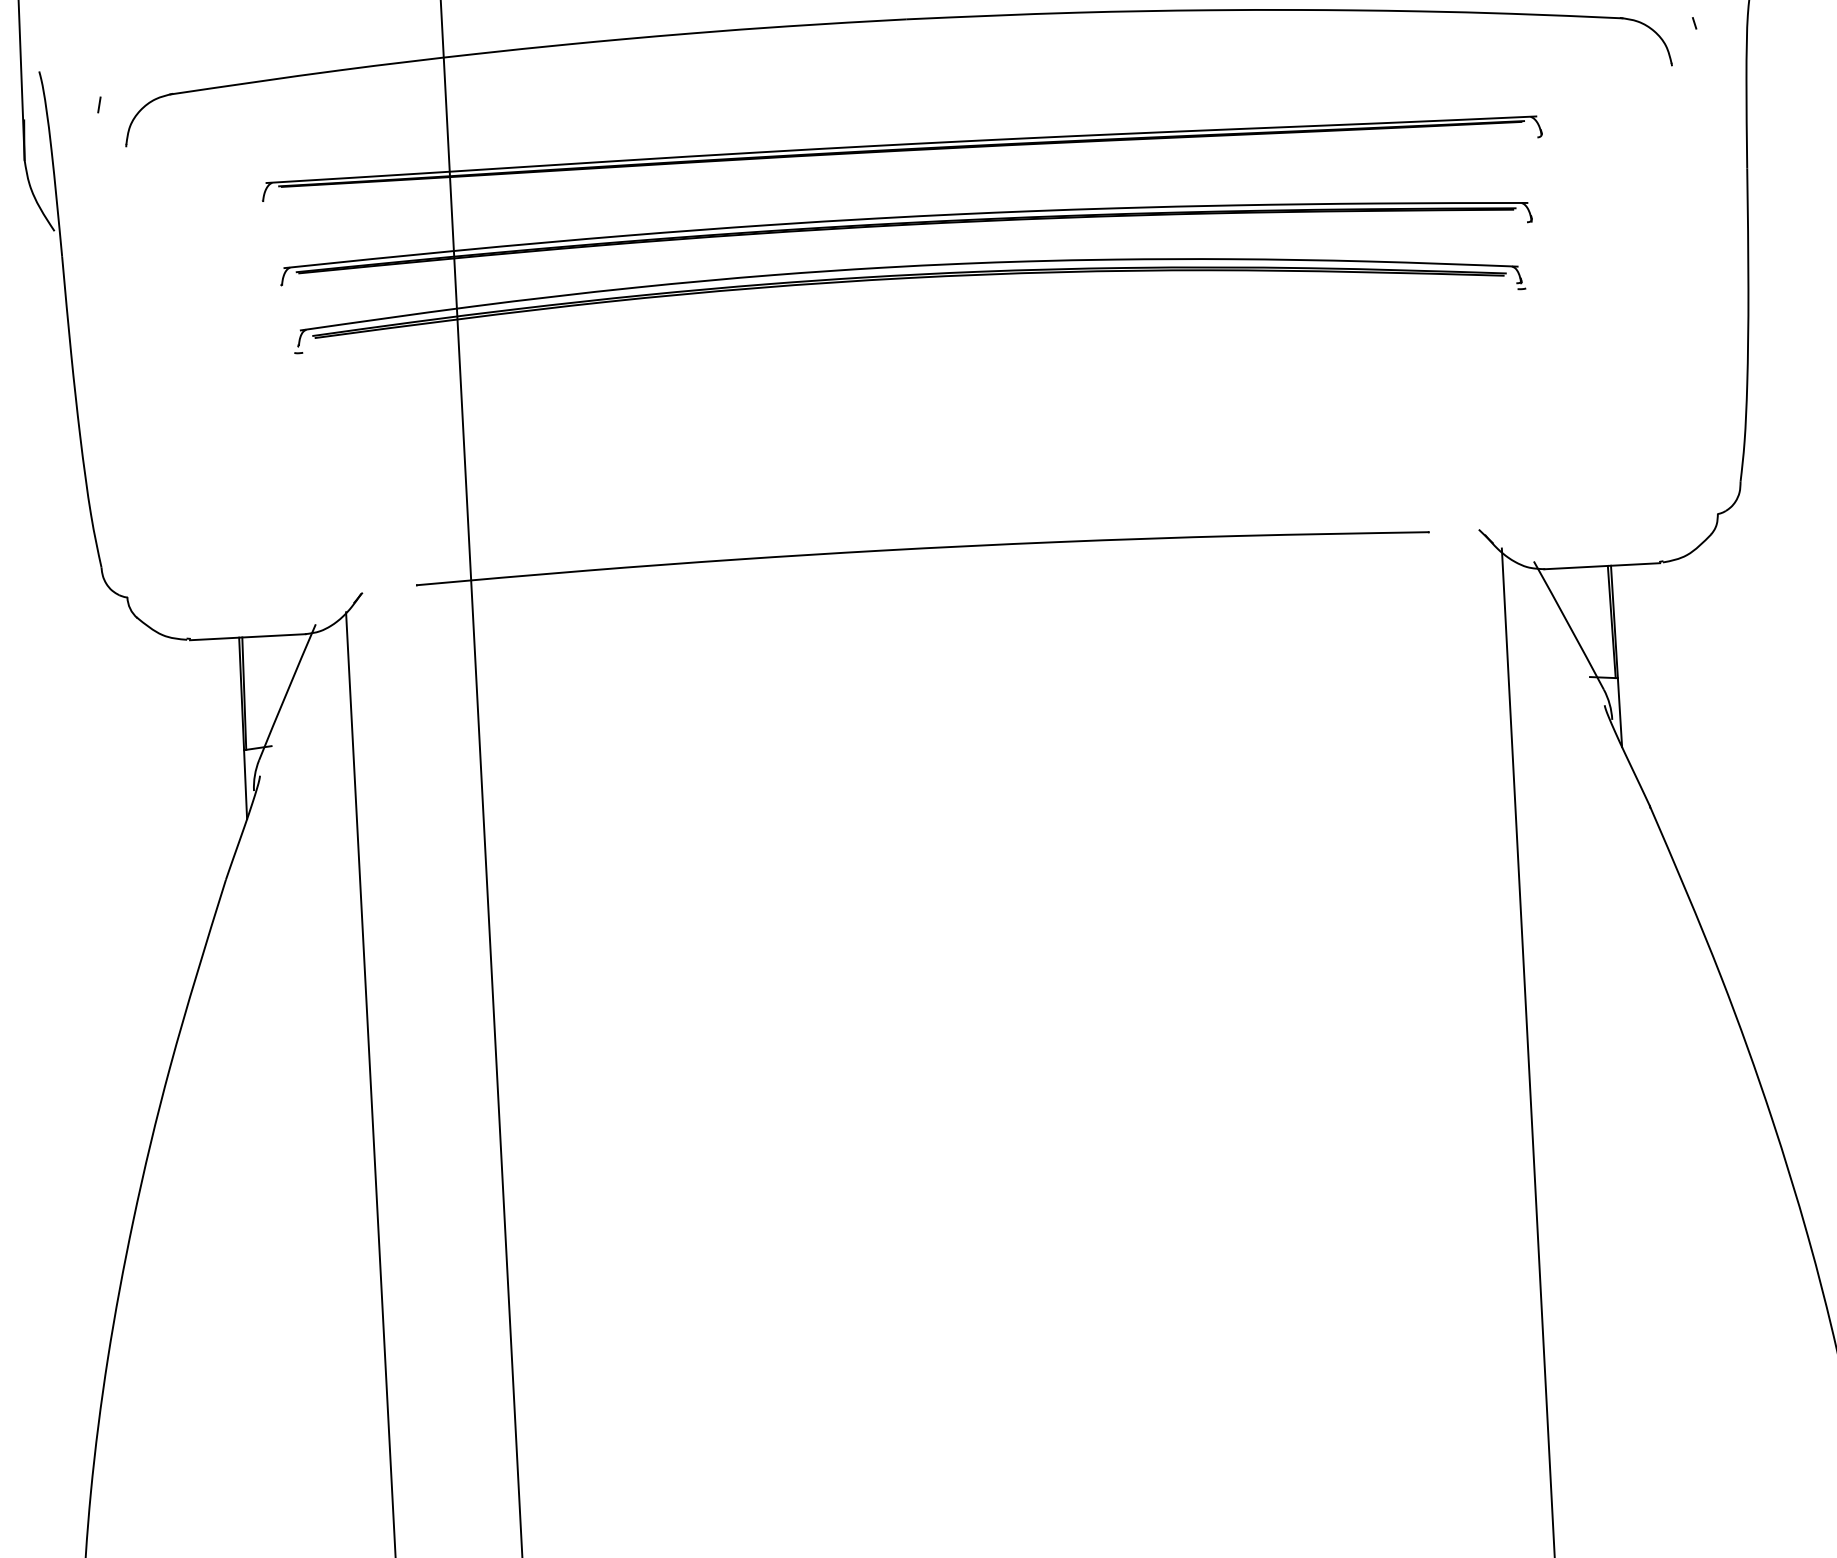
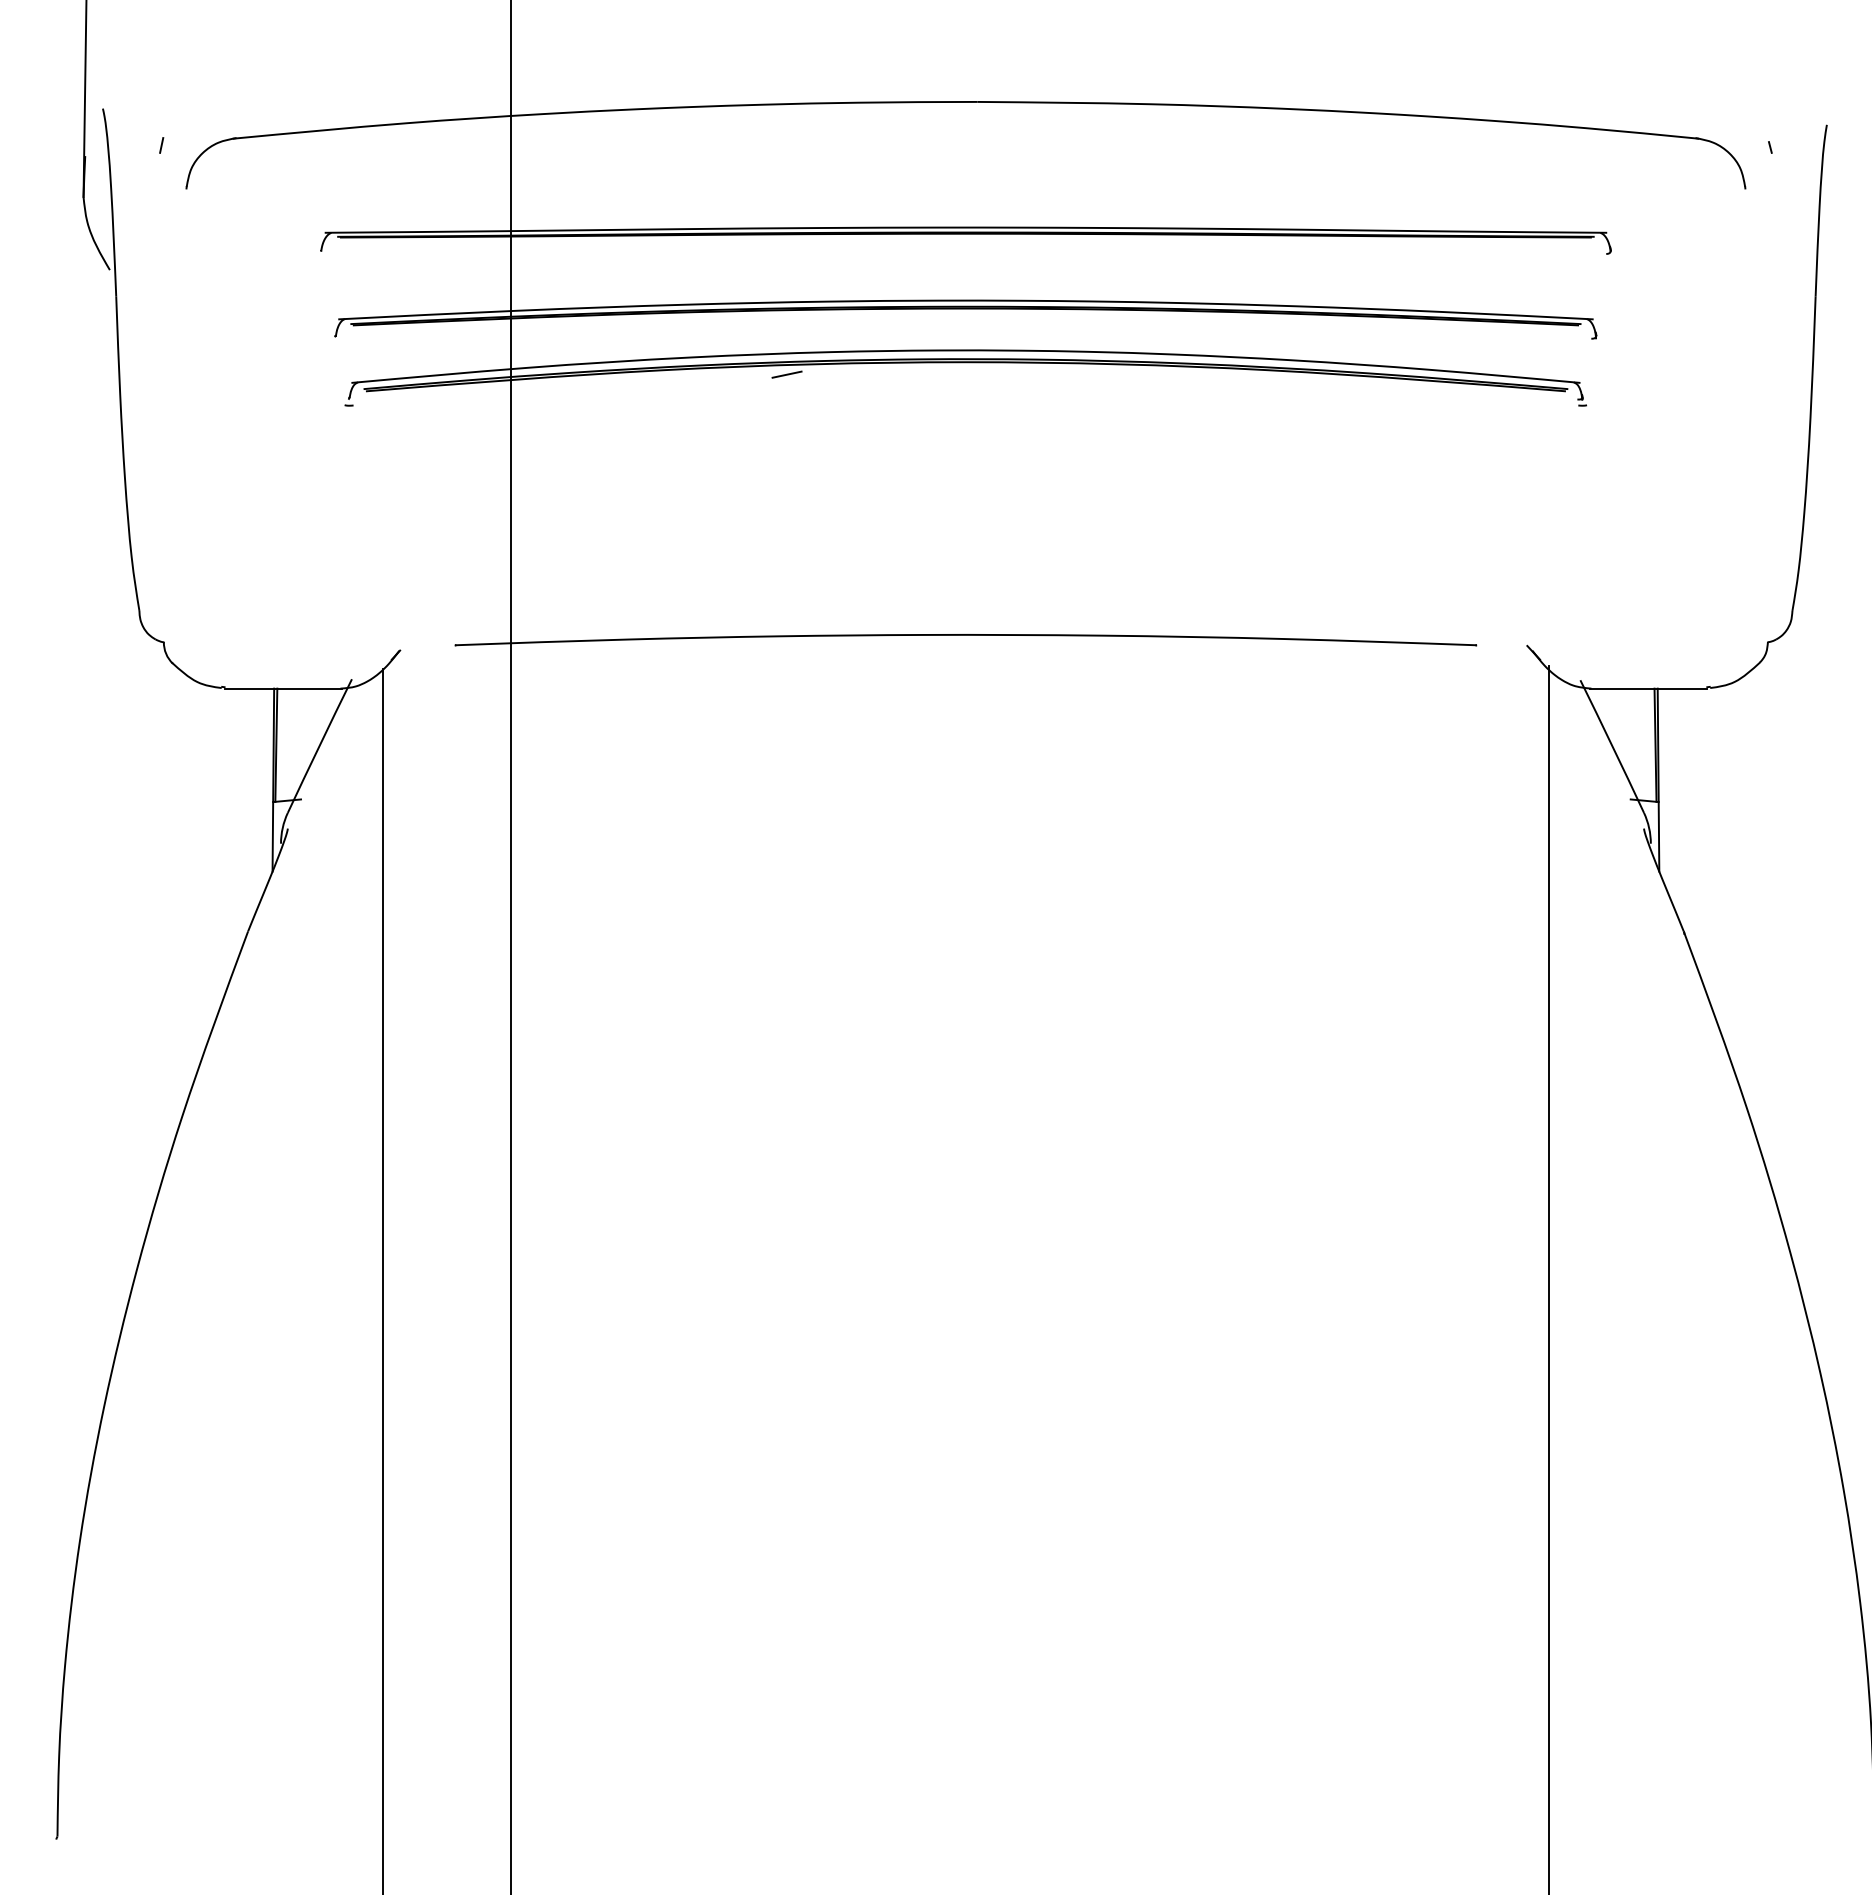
line: (730, 299) -> (786, 374), added

